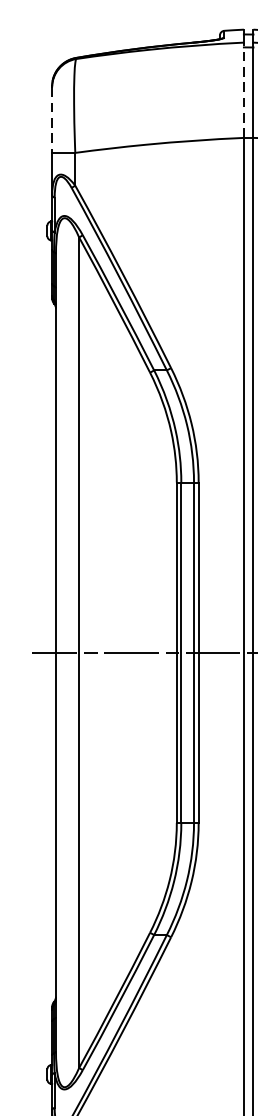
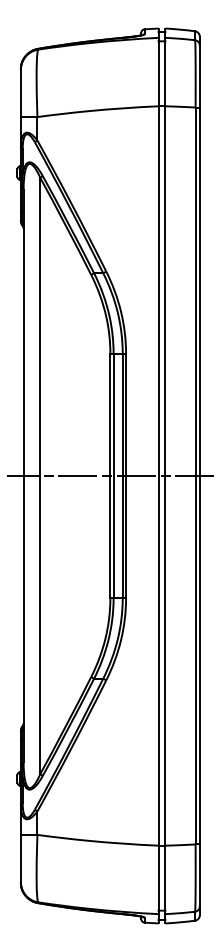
line: (243, 89) -> (158, 71), dashed -> solid
line: (51, 120) -> (20, 93), dashed -> solid

